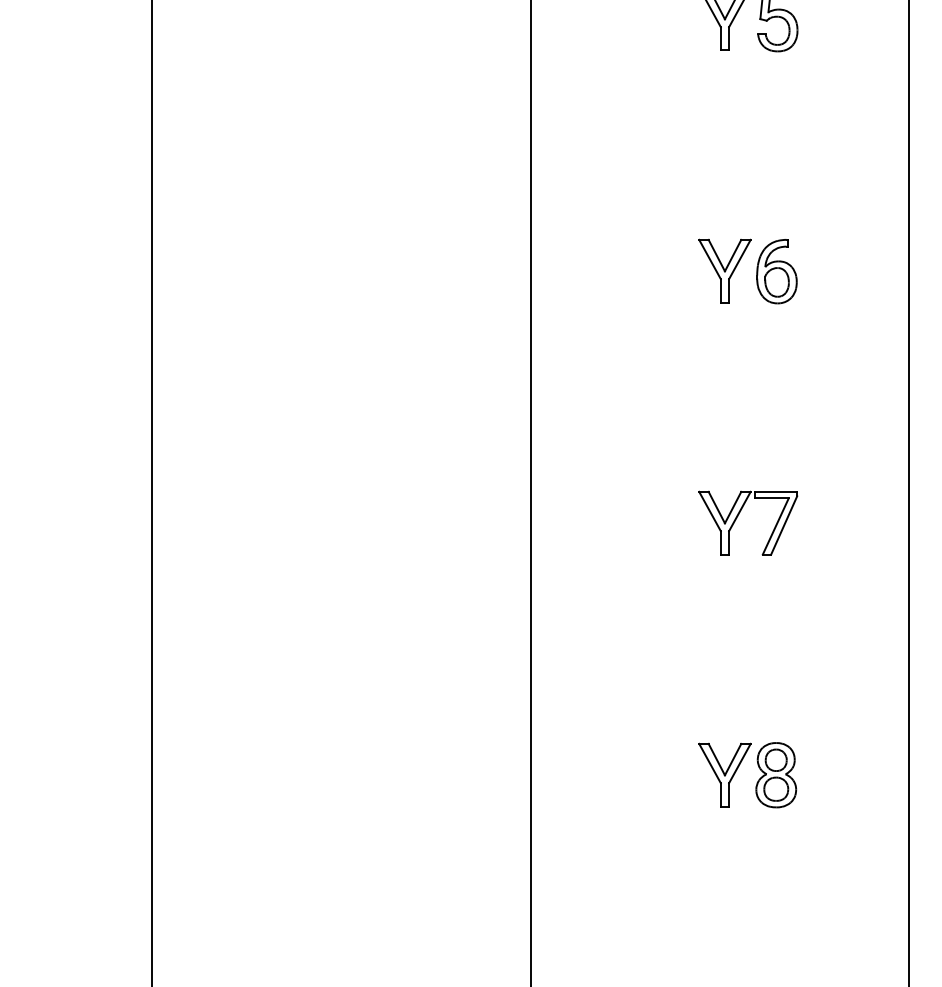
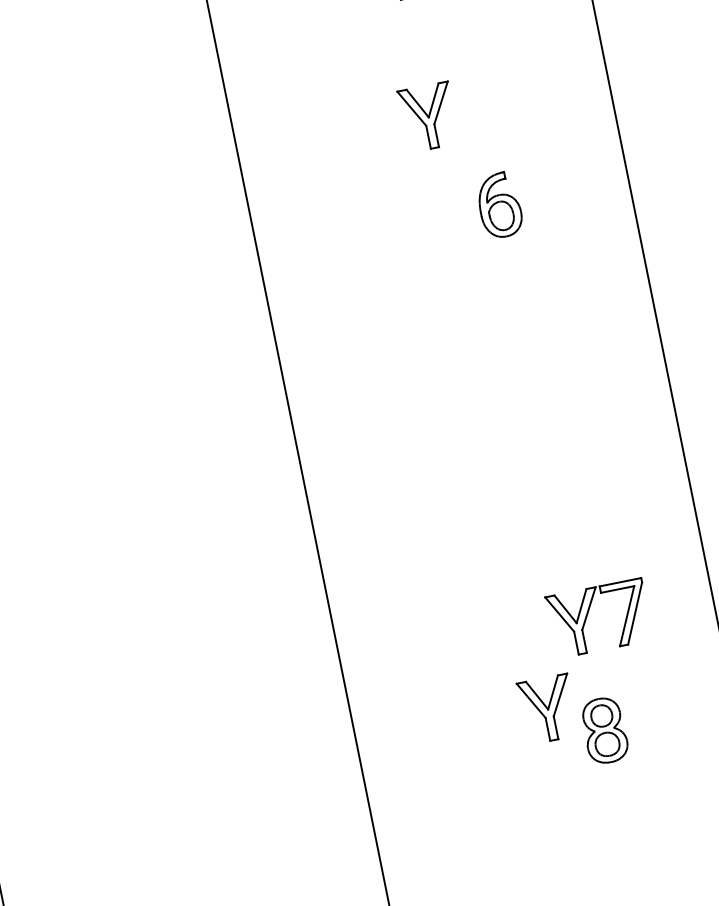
part: (724, 270) -> (428, 116), moved
part: (738, 516) -> (588, 613), moved
part: (776, 775) -> (605, 730), moved

